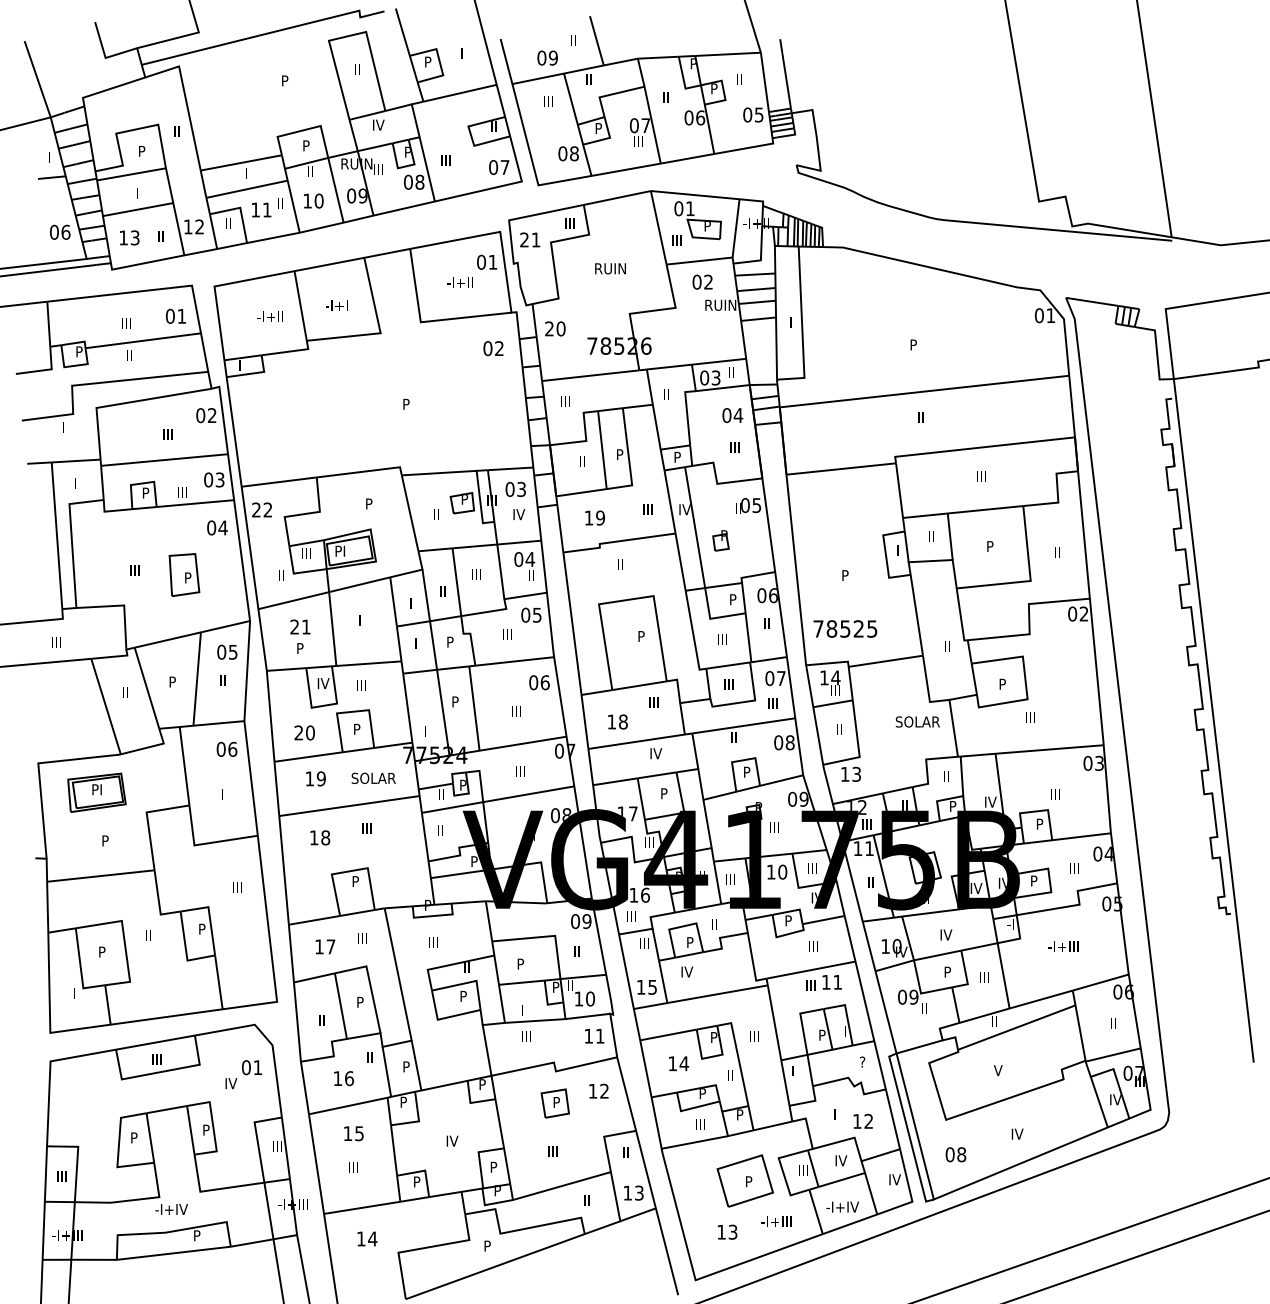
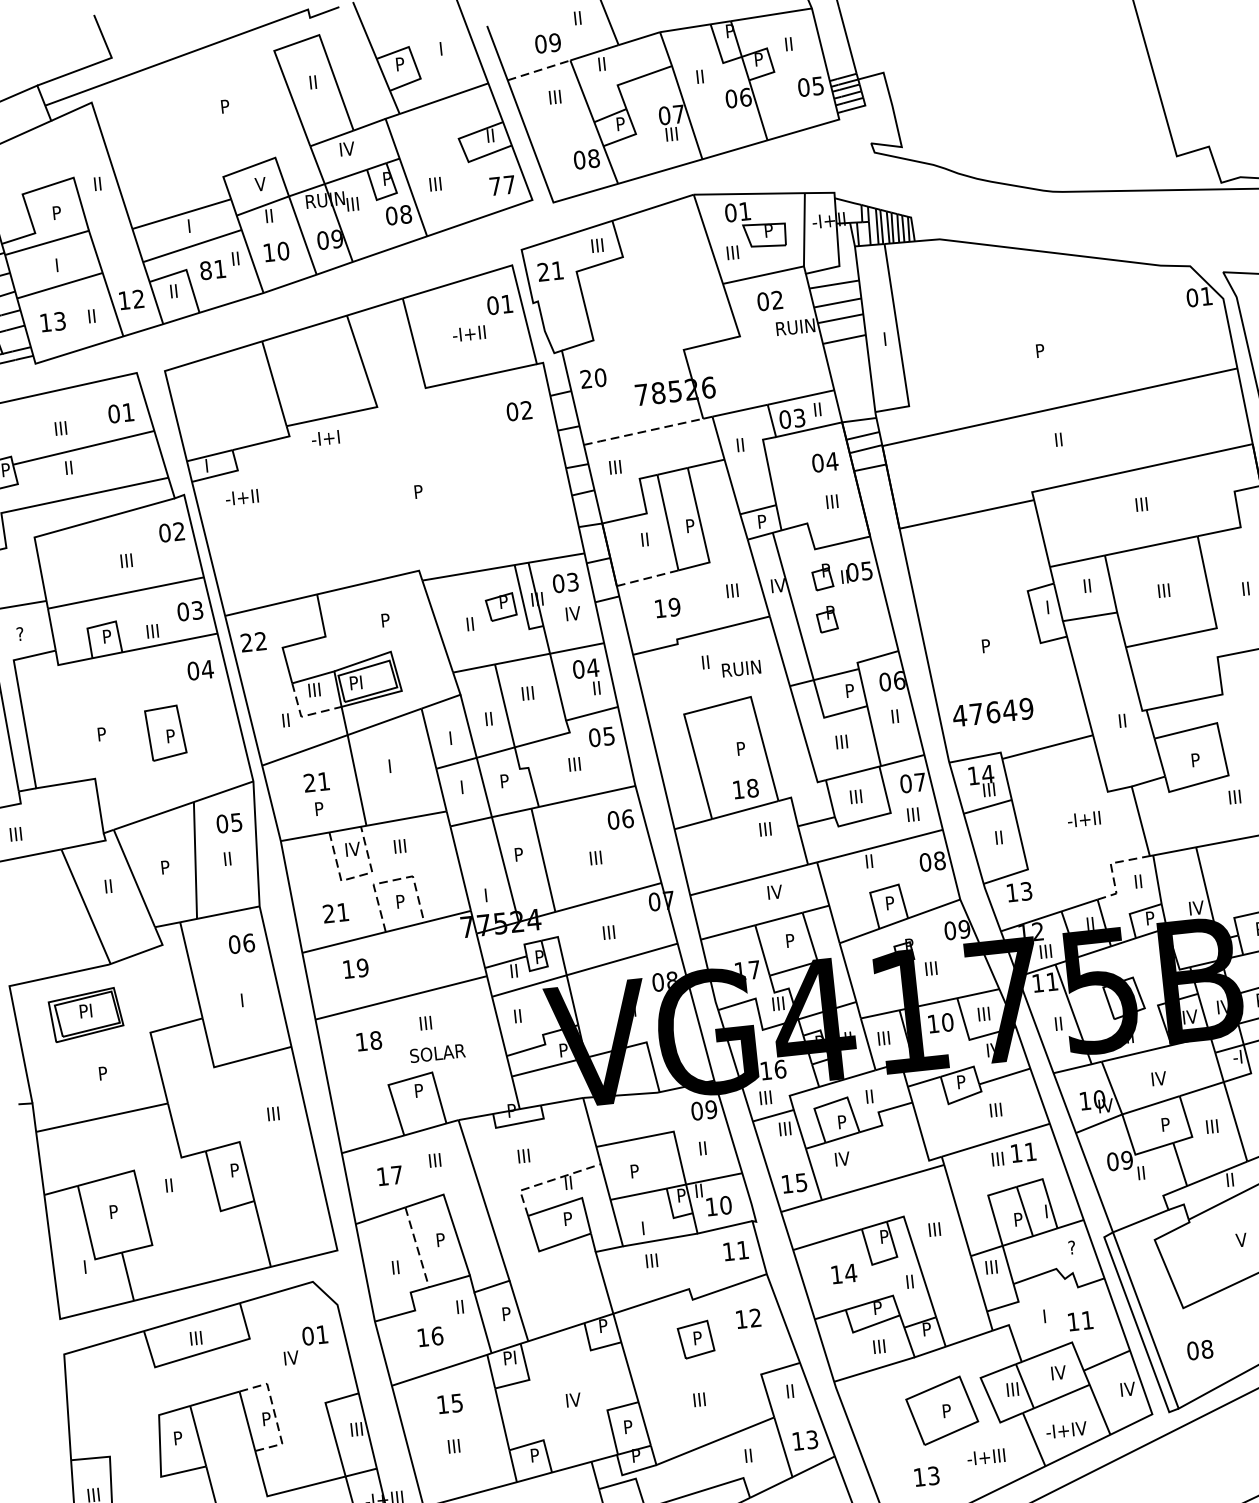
line: (538, 78) -> (539, 69), solid -> dashed
text: (306, 145) -> (260, 183), P -> V
text: (493, 167) -> (495, 186), 07 -> 77
text: (255, 209) -> (205, 270), 11 -> 81
text: (610, 268) -> (741, 668), moved
text: (336, 305) -> (325, 438), moved
text: (269, 316) -> (241, 497), moved
line: (590, 375) -> (643, 431), solid -> dashed
text: (76, 483) -> (19, 633), I -> ?
line: (581, 492) -> (647, 578), solid -> dashed
part: (720, 506) -> (821, 576), added
text: (991, 546) -> (1163, 590), P -> III
text: (134, 570) -> (103, 734), III -> P
line: (296, 573) -> (304, 716), solid -> dashed
text: (844, 628) -> (992, 711), 78525 -> 47649
line: (323, 705) -> (355, 876), solid -> dashed
line: (352, 711) -> (392, 880), solid -> dashed
text: (617, 721) -> (745, 788), moved
text: (917, 721) -> (1094, 817), SOLAR -> -I+II
text: (310, 732) -> (343, 911), 20 -> 21
line: (926, 763) -> (1111, 868), solid -> dashed
text: (373, 777) -> (437, 1052), moved
line: (449, 965) -> (546, 1182), solid -> dashed
line: (341, 1006) -> (417, 1247), solid -> dashed
text: (798, 1070) -> (993, 1266), I -> III
text: (409, 1101) -> (514, 1356), P -> PI
text: (868, 1120) -> (1087, 1319), 12 -> 11
line: (213, 1126) -> (275, 1413), solid -> dashed

